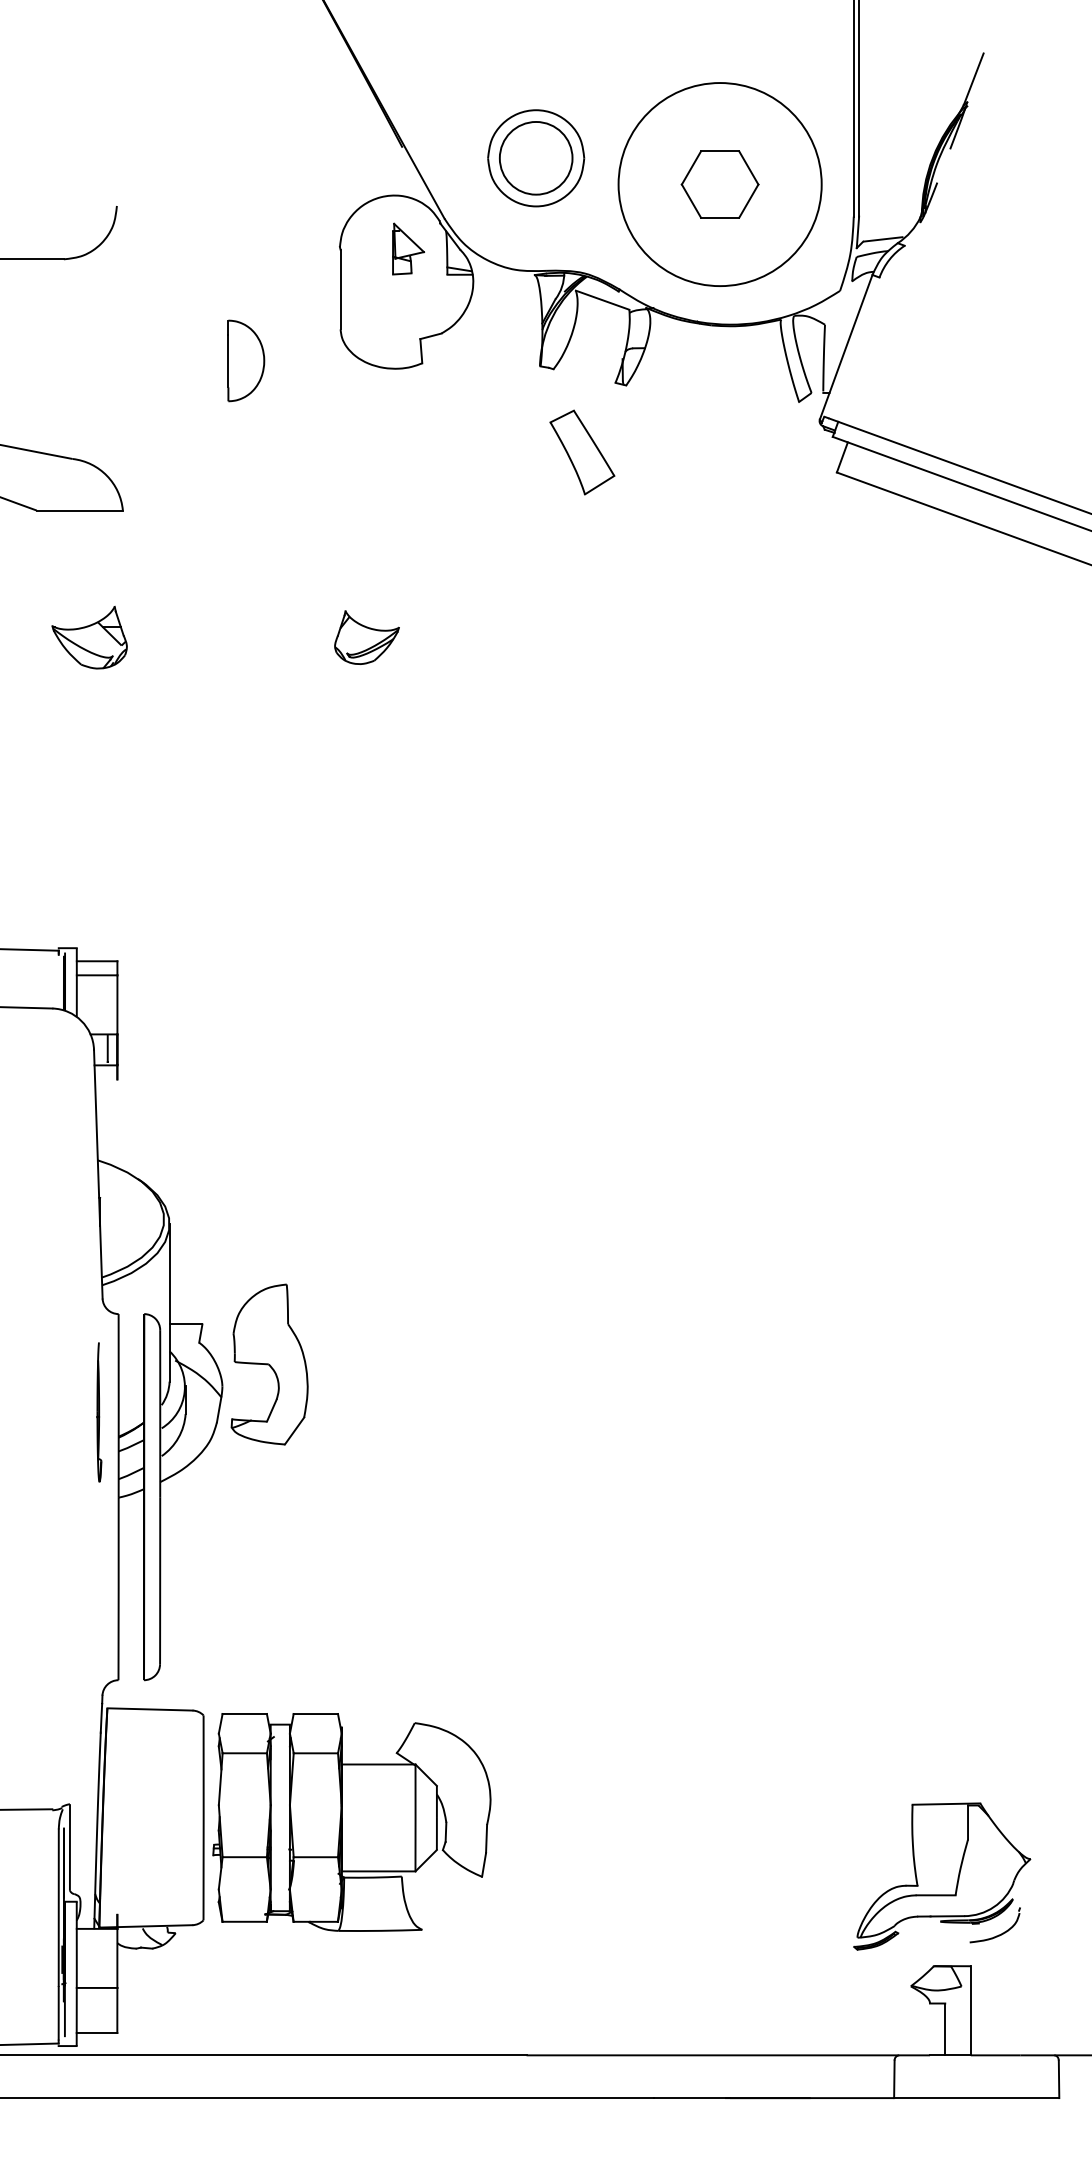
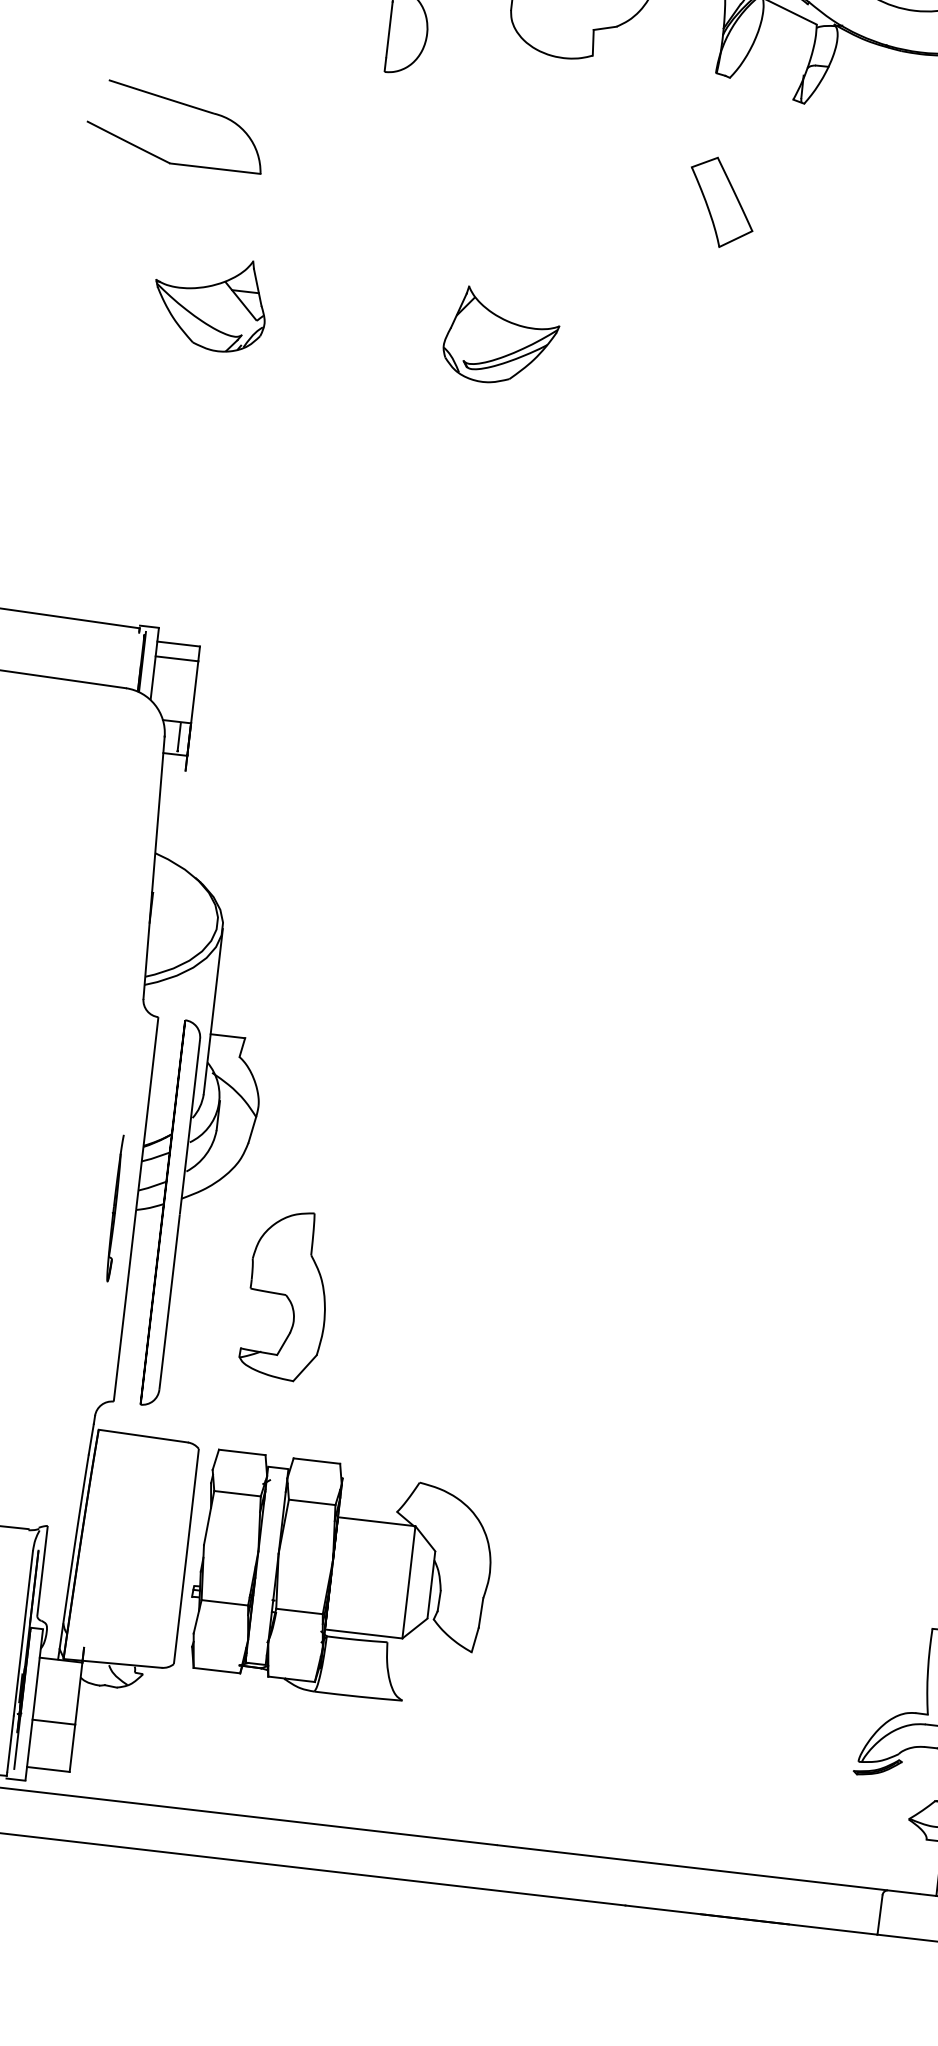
part: (582, 452) -> (721, 202), moved
part: (89, 637) -> (210, 303), size x1.43
part: (366, 637) -> (500, 336), size x1.67
part: (269, 1364) -> (286, 1295), moved
part: (99, 1412) -> (115, 1208), moved

